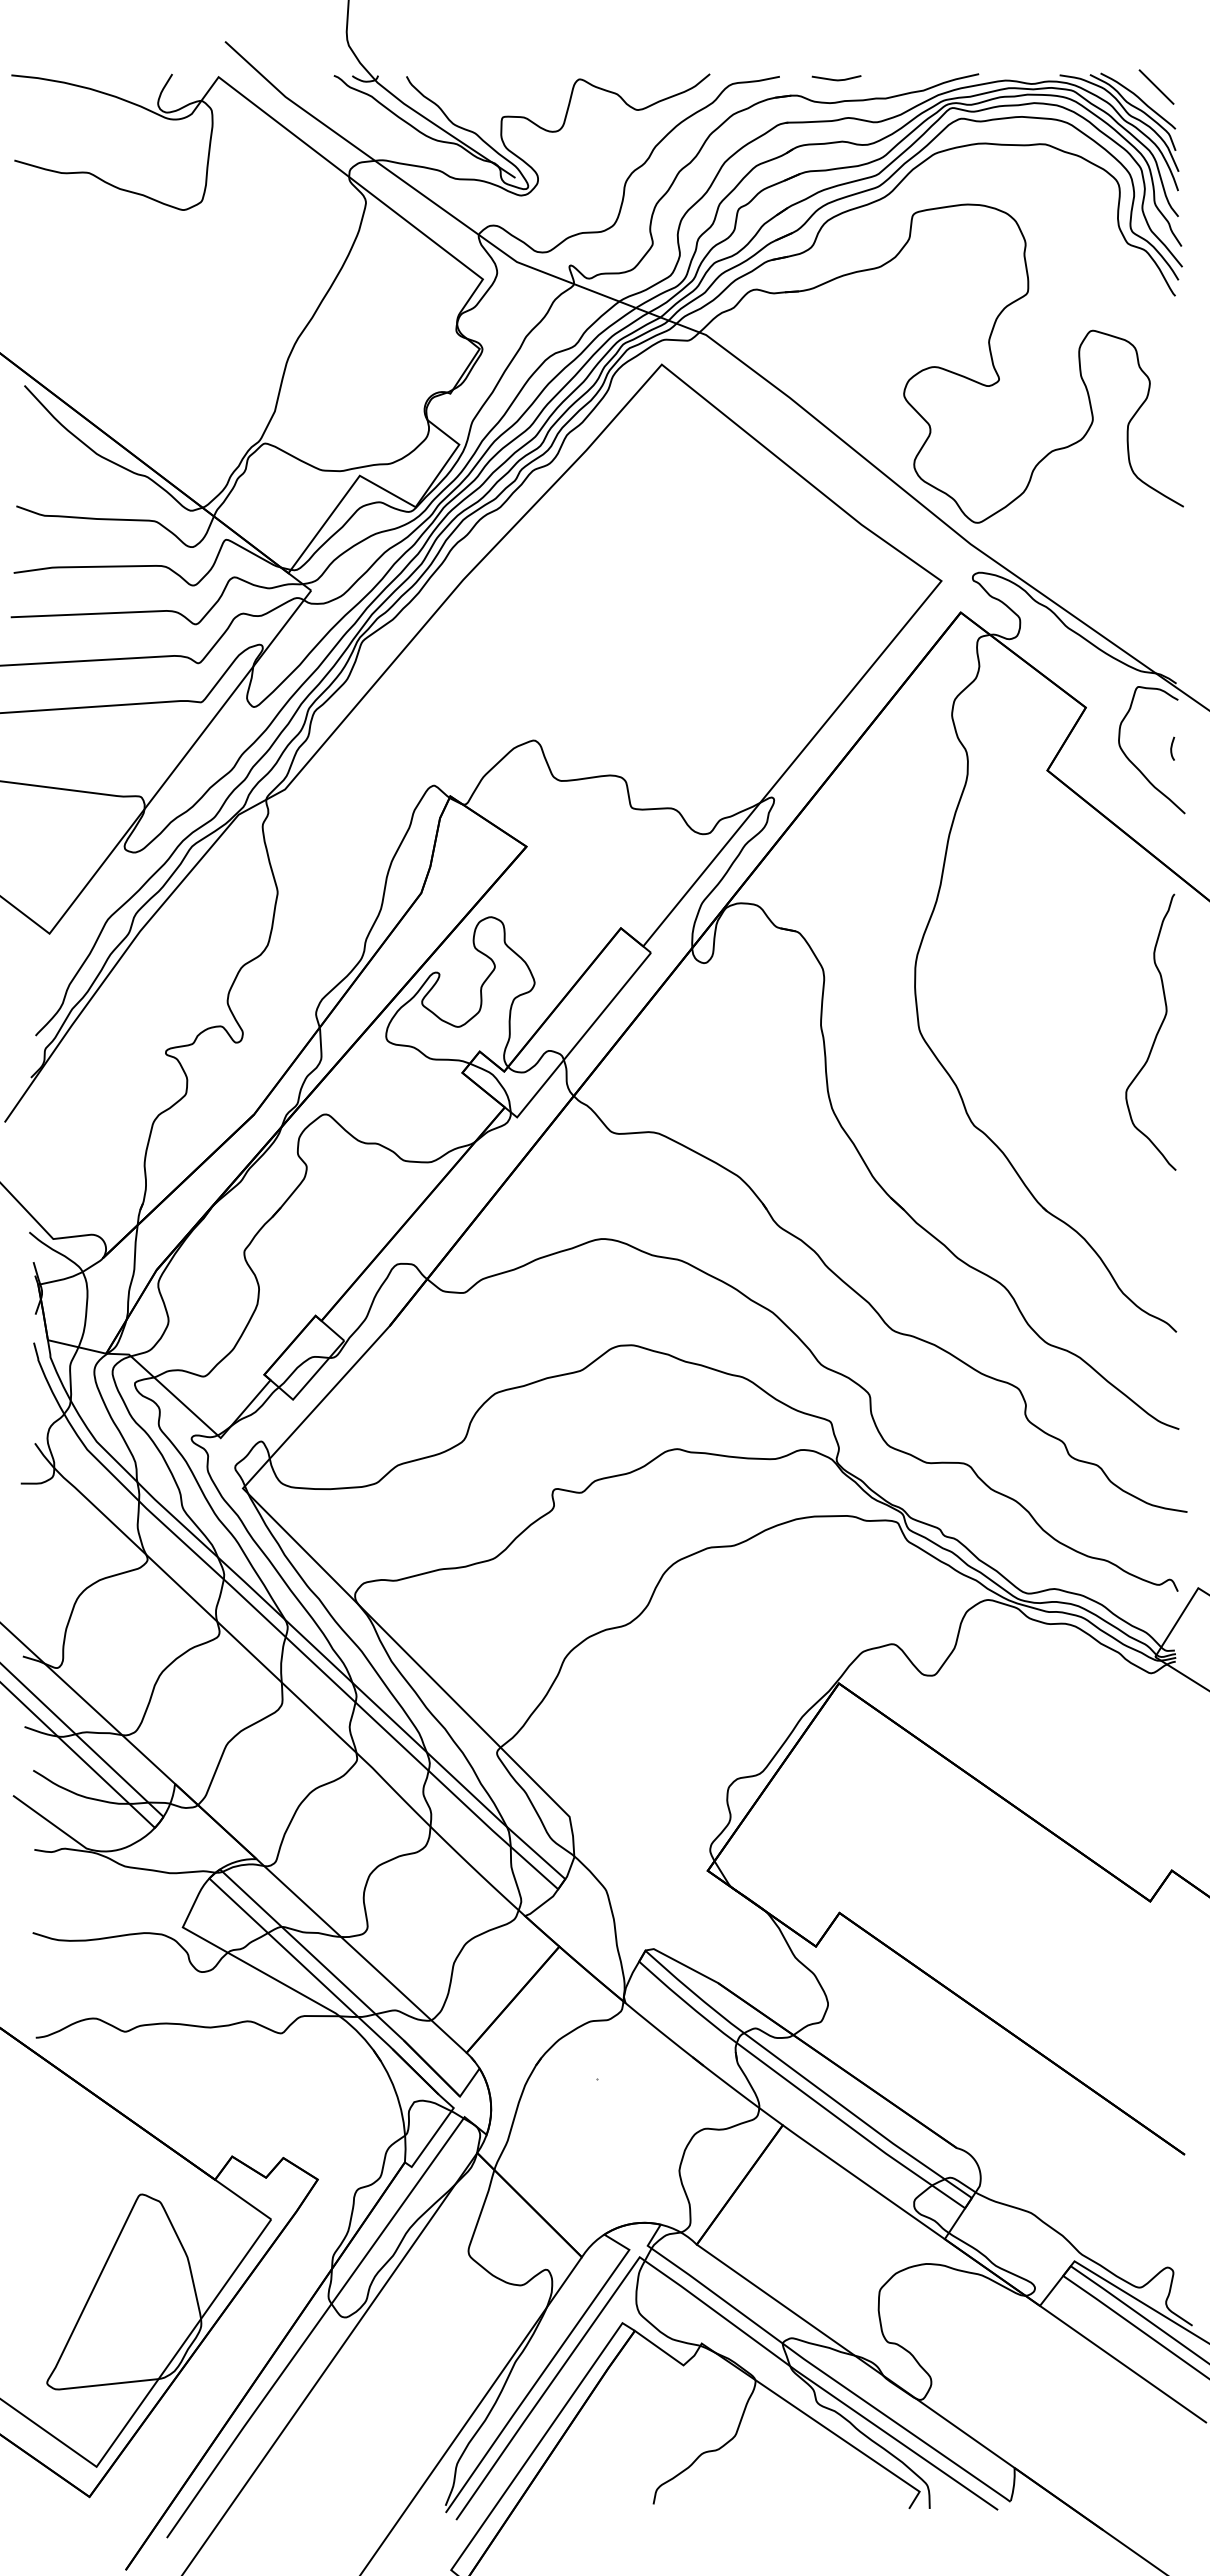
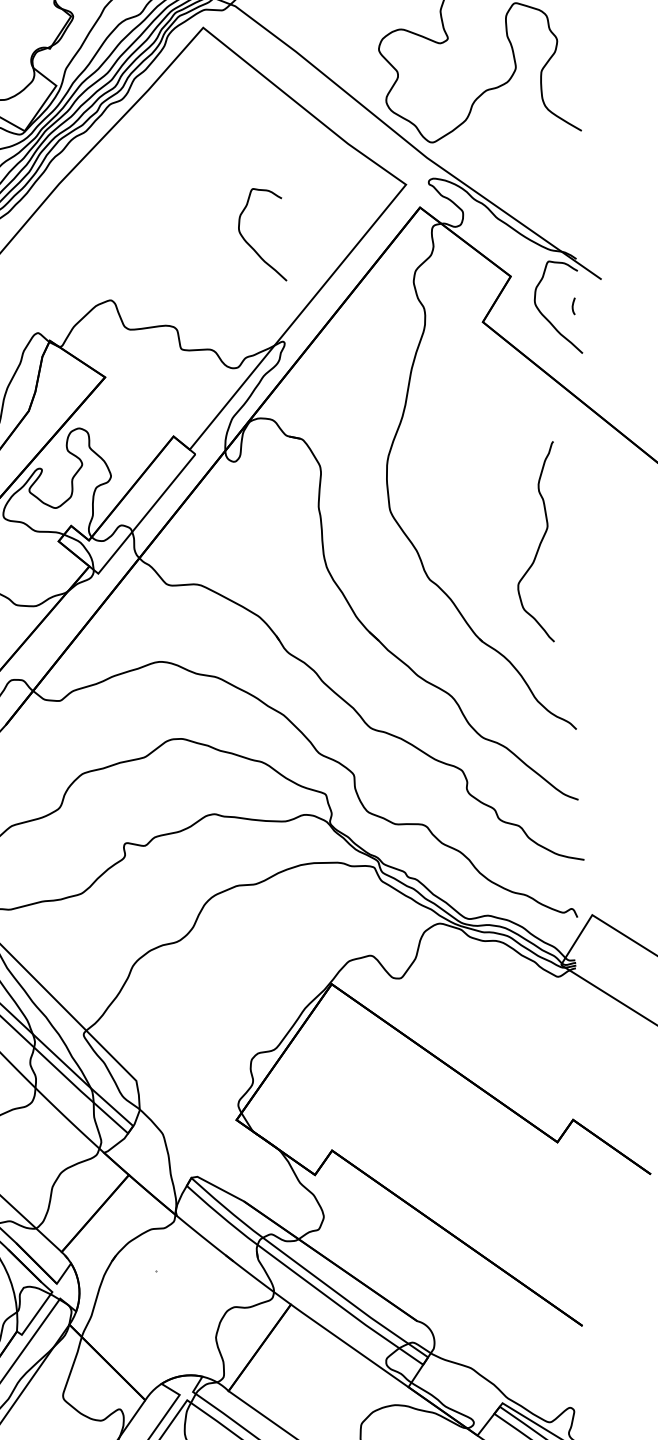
curve: (727, 665) -> (250, 245), added
curve: (1156, 1033) -> (540, 542), moved

